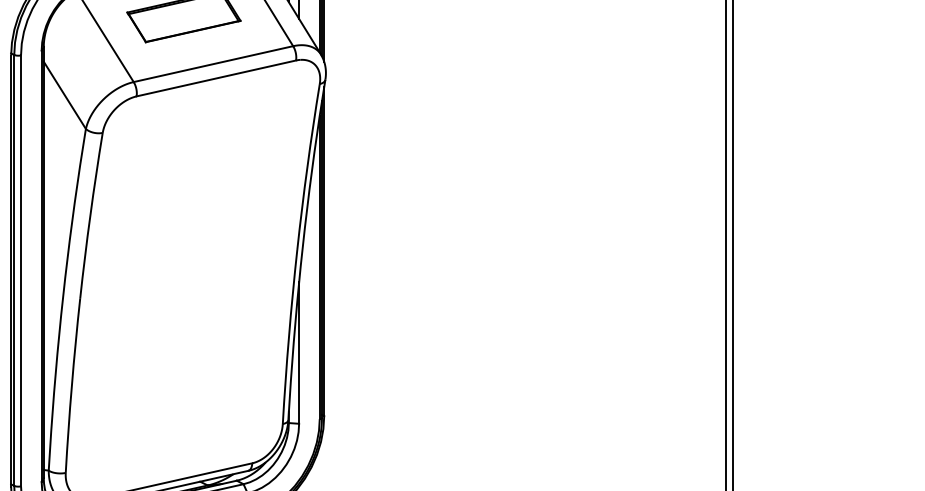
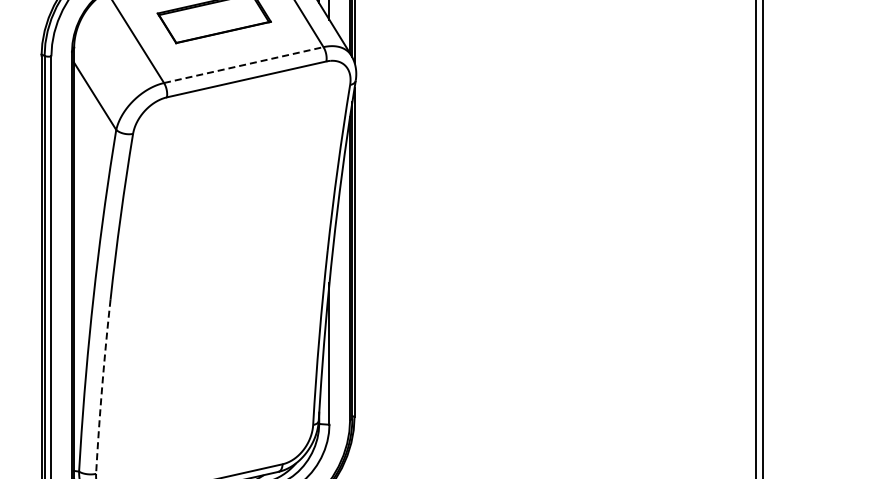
line: (213, 64) -> (243, 65), solid -> dashed
arc: (71, 385) -> (101, 386), solid -> dashed

